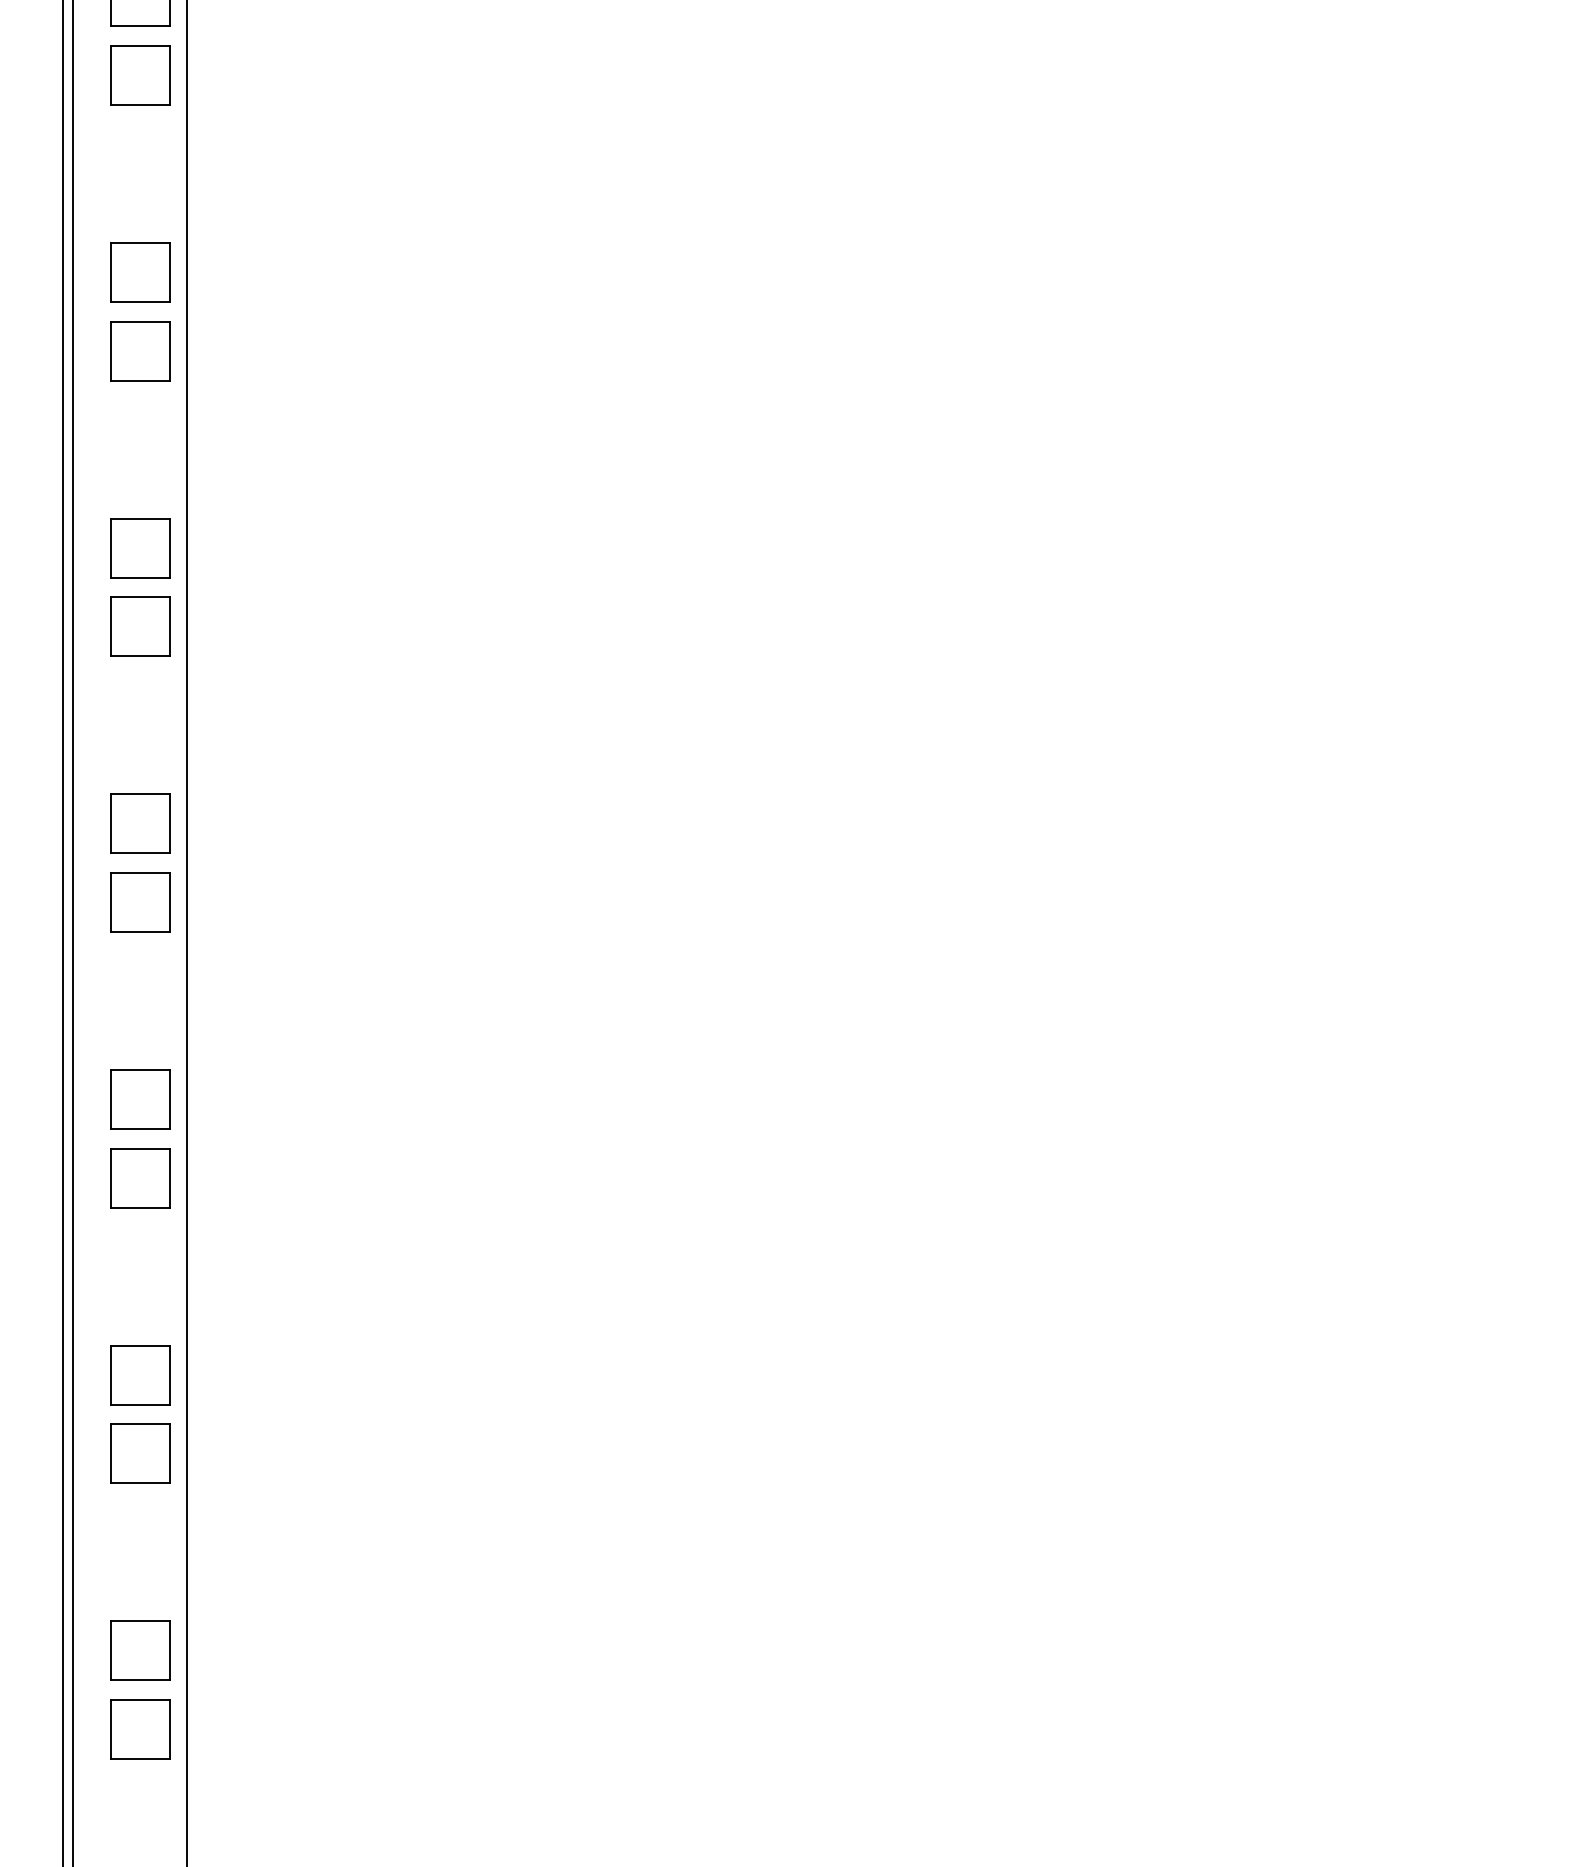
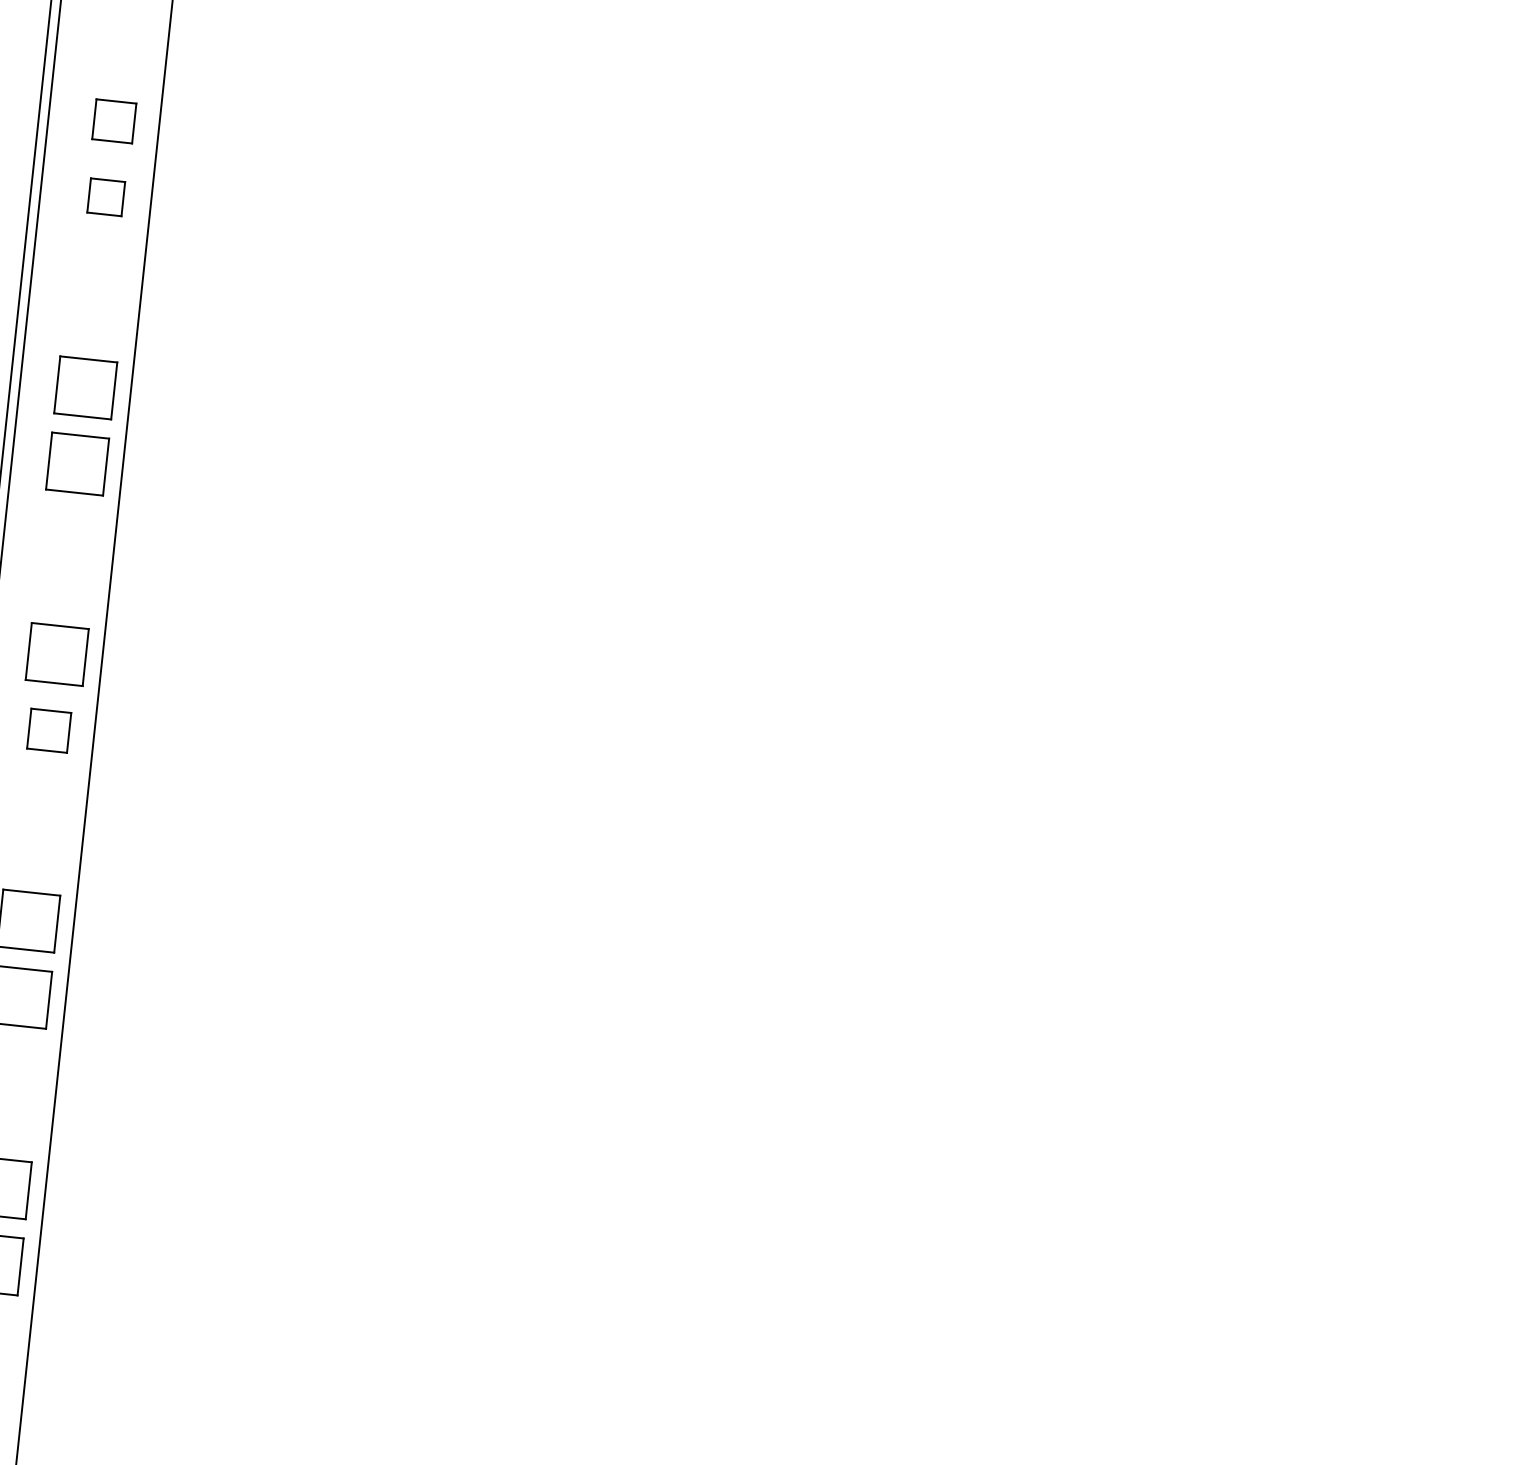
part: (140, 548) -> (114, 121), size x0.7
part: (140, 626) -> (106, 197), size x0.6
part: (140, 1178) -> (49, 730), size x0.7

